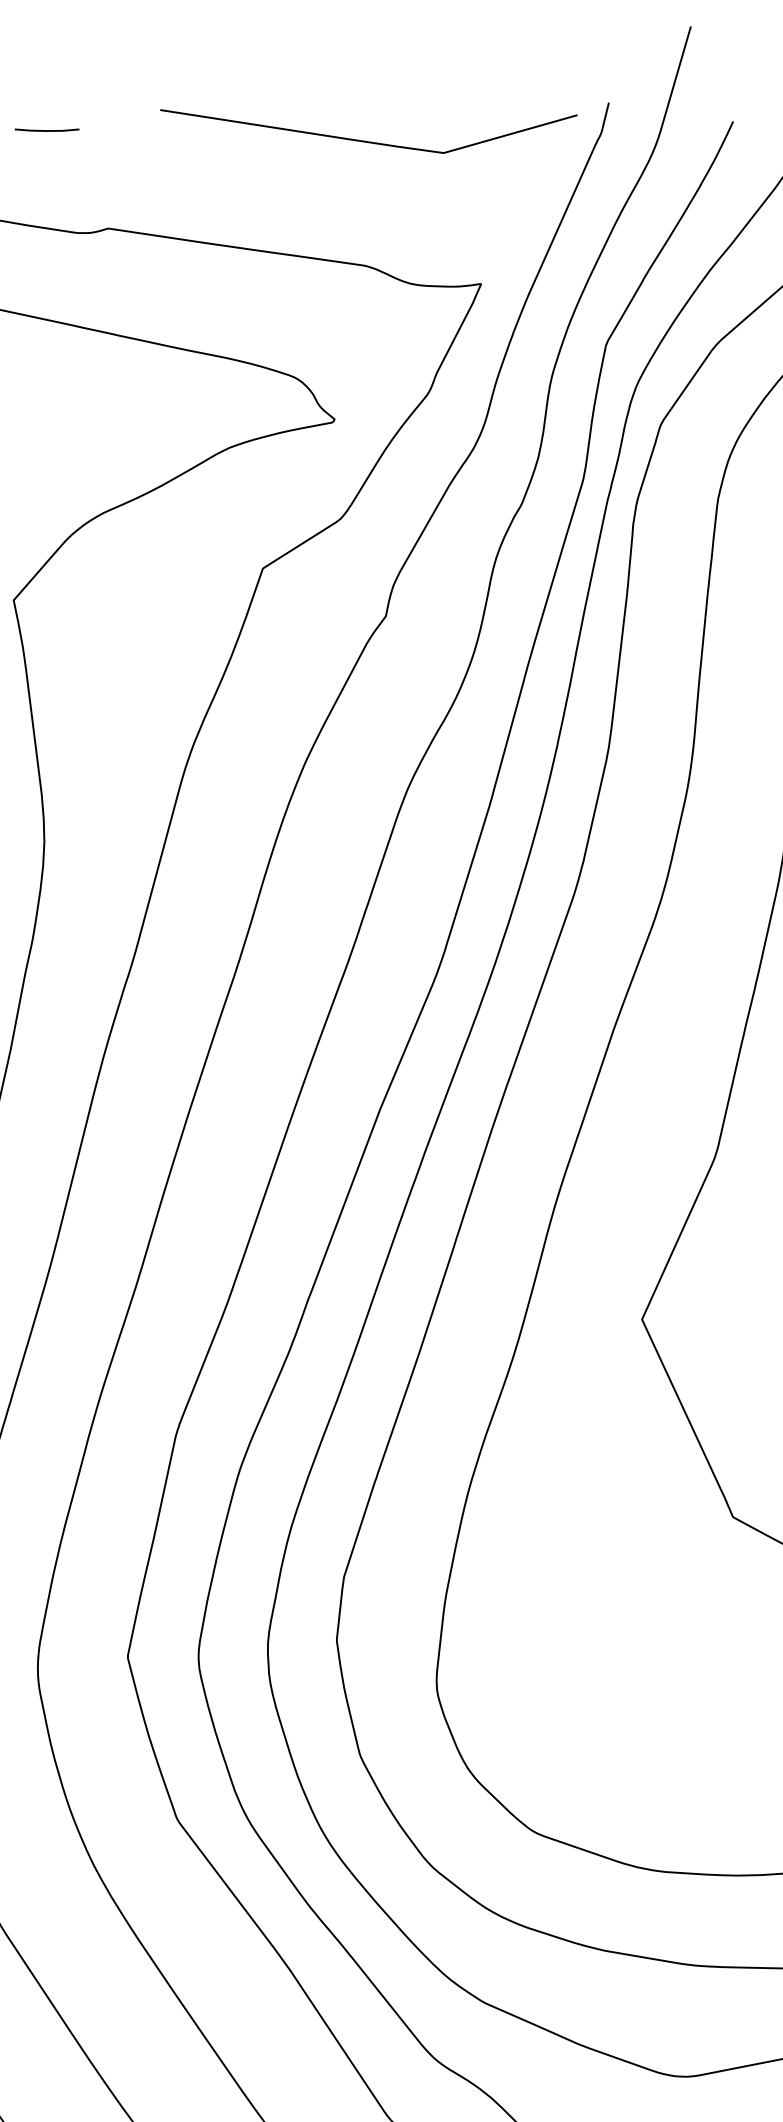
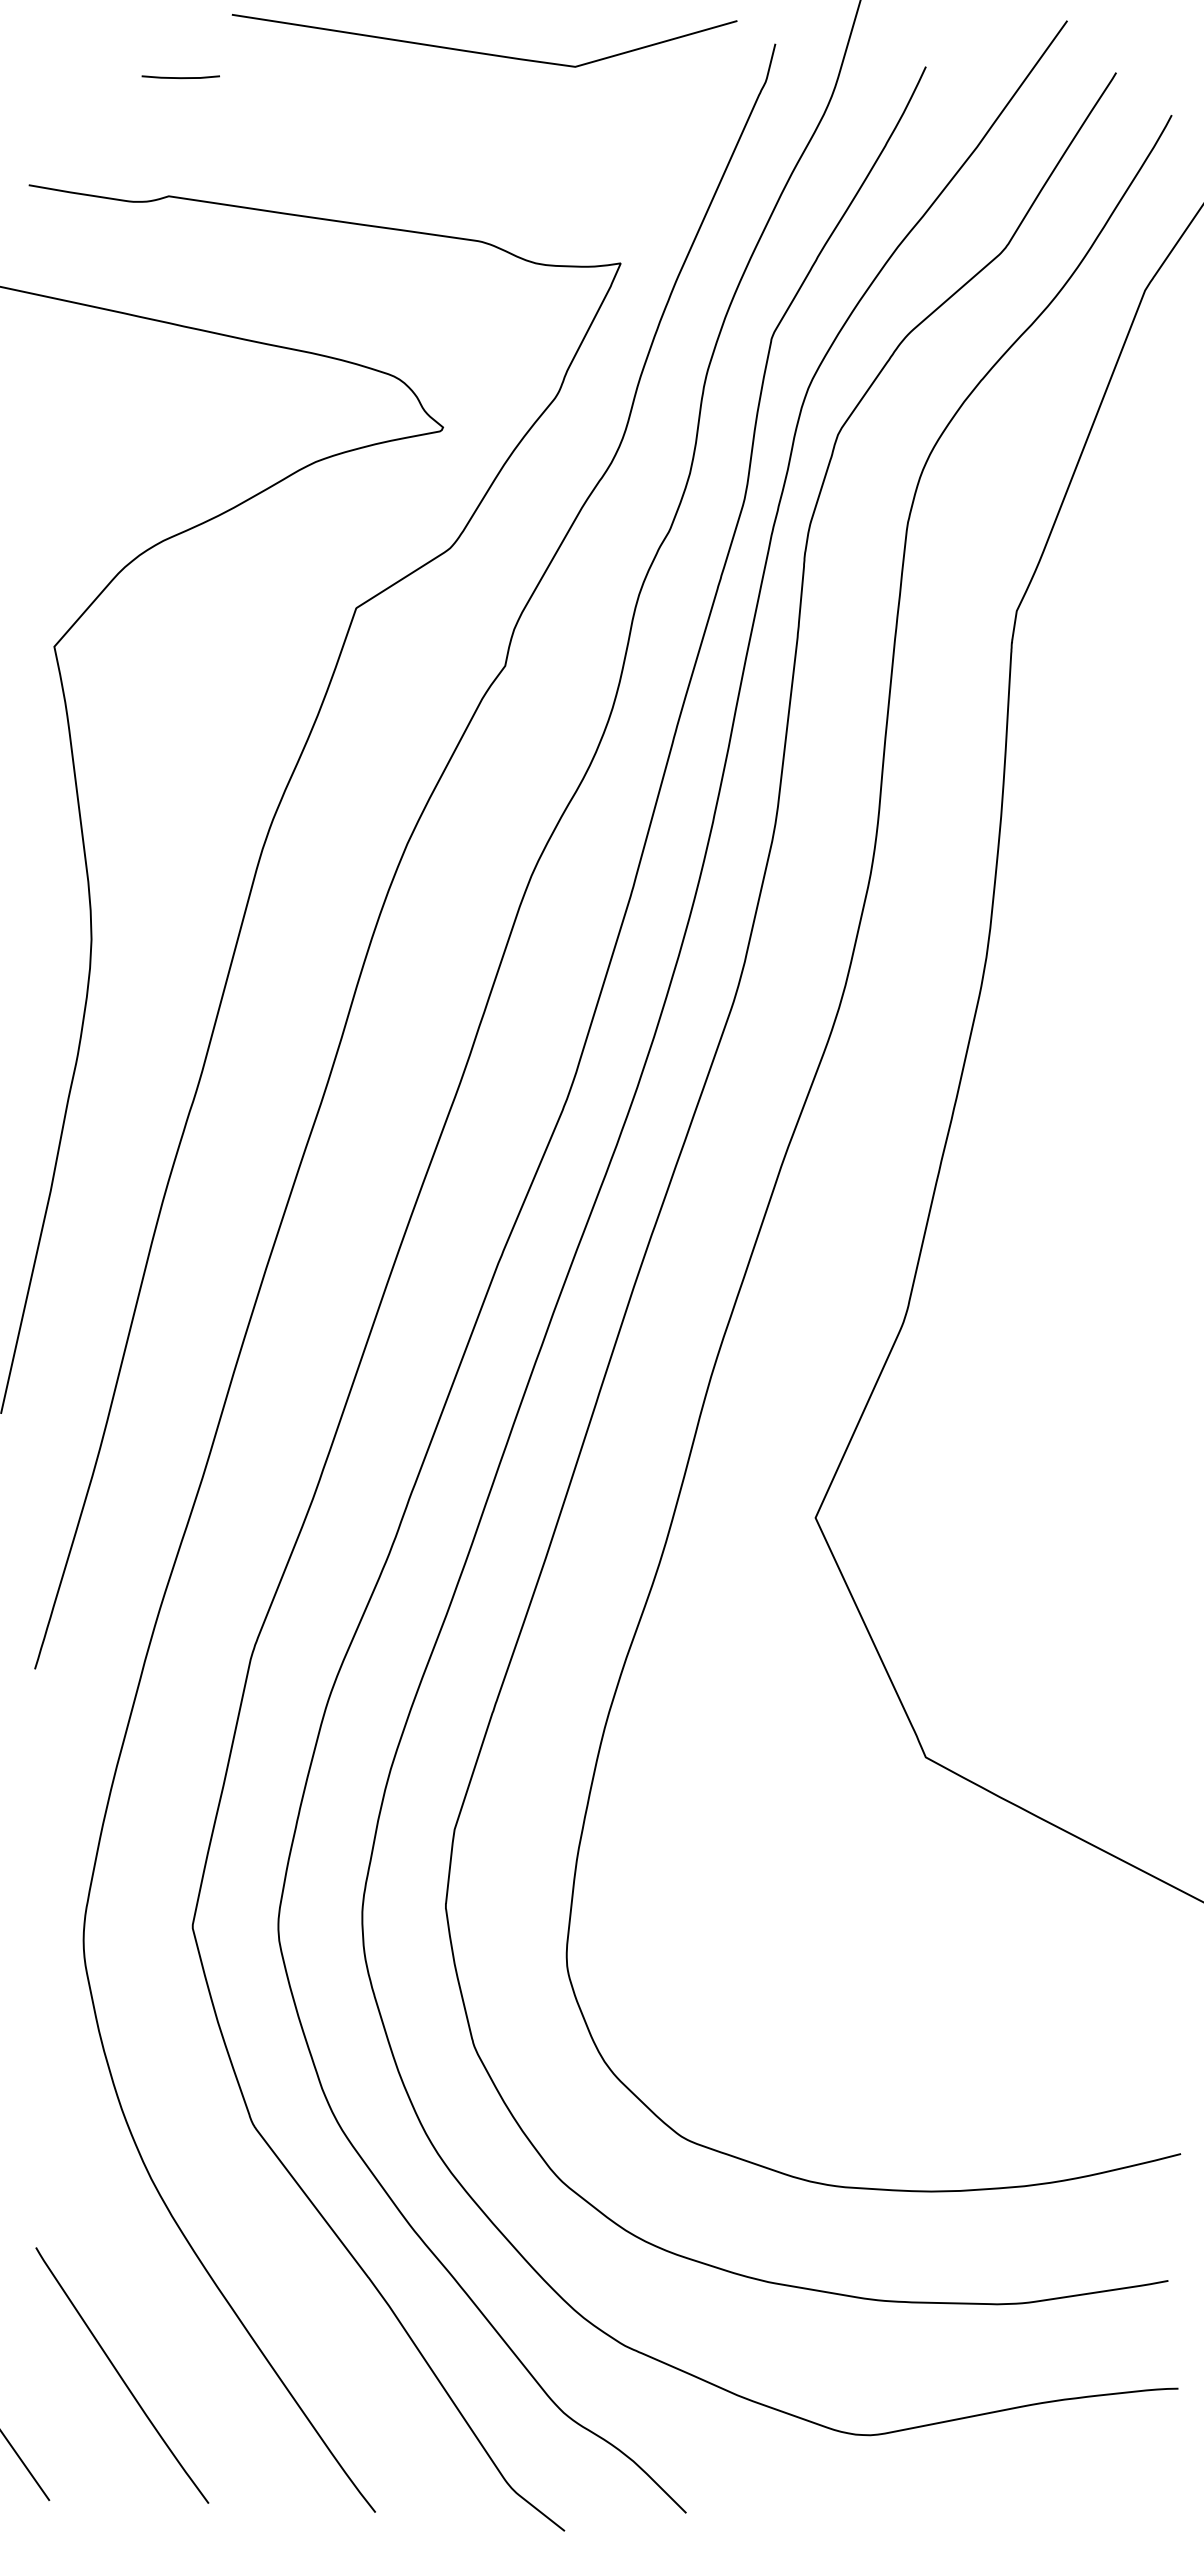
line: (46, 130) -> (180, 77), moved
curve: (368, 141) -> (484, 52), moved

